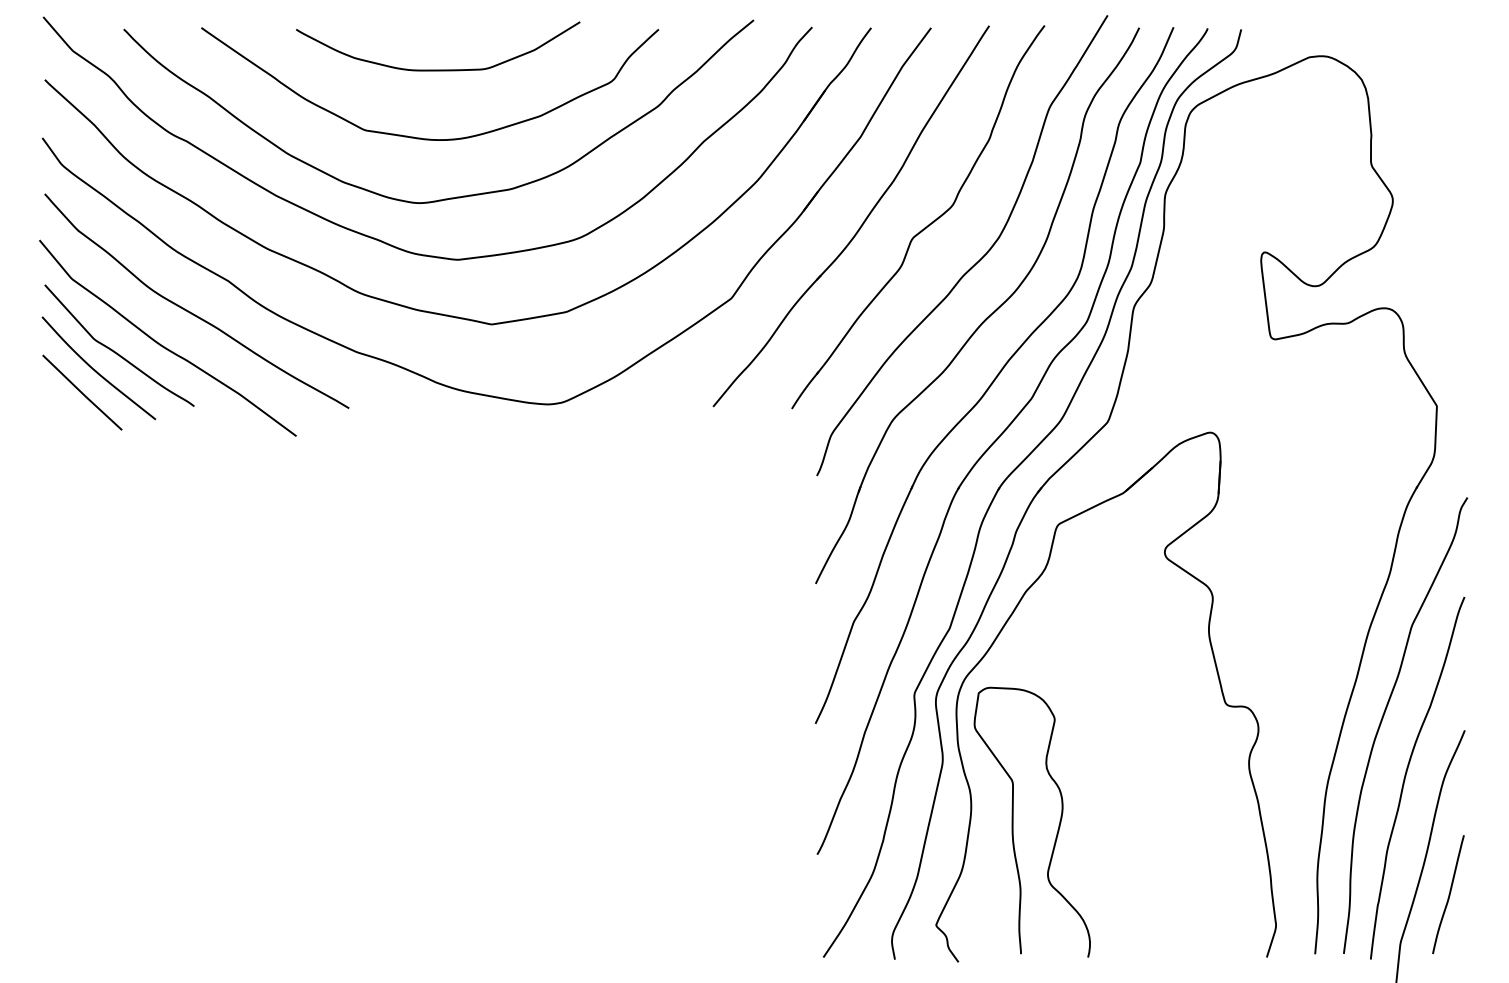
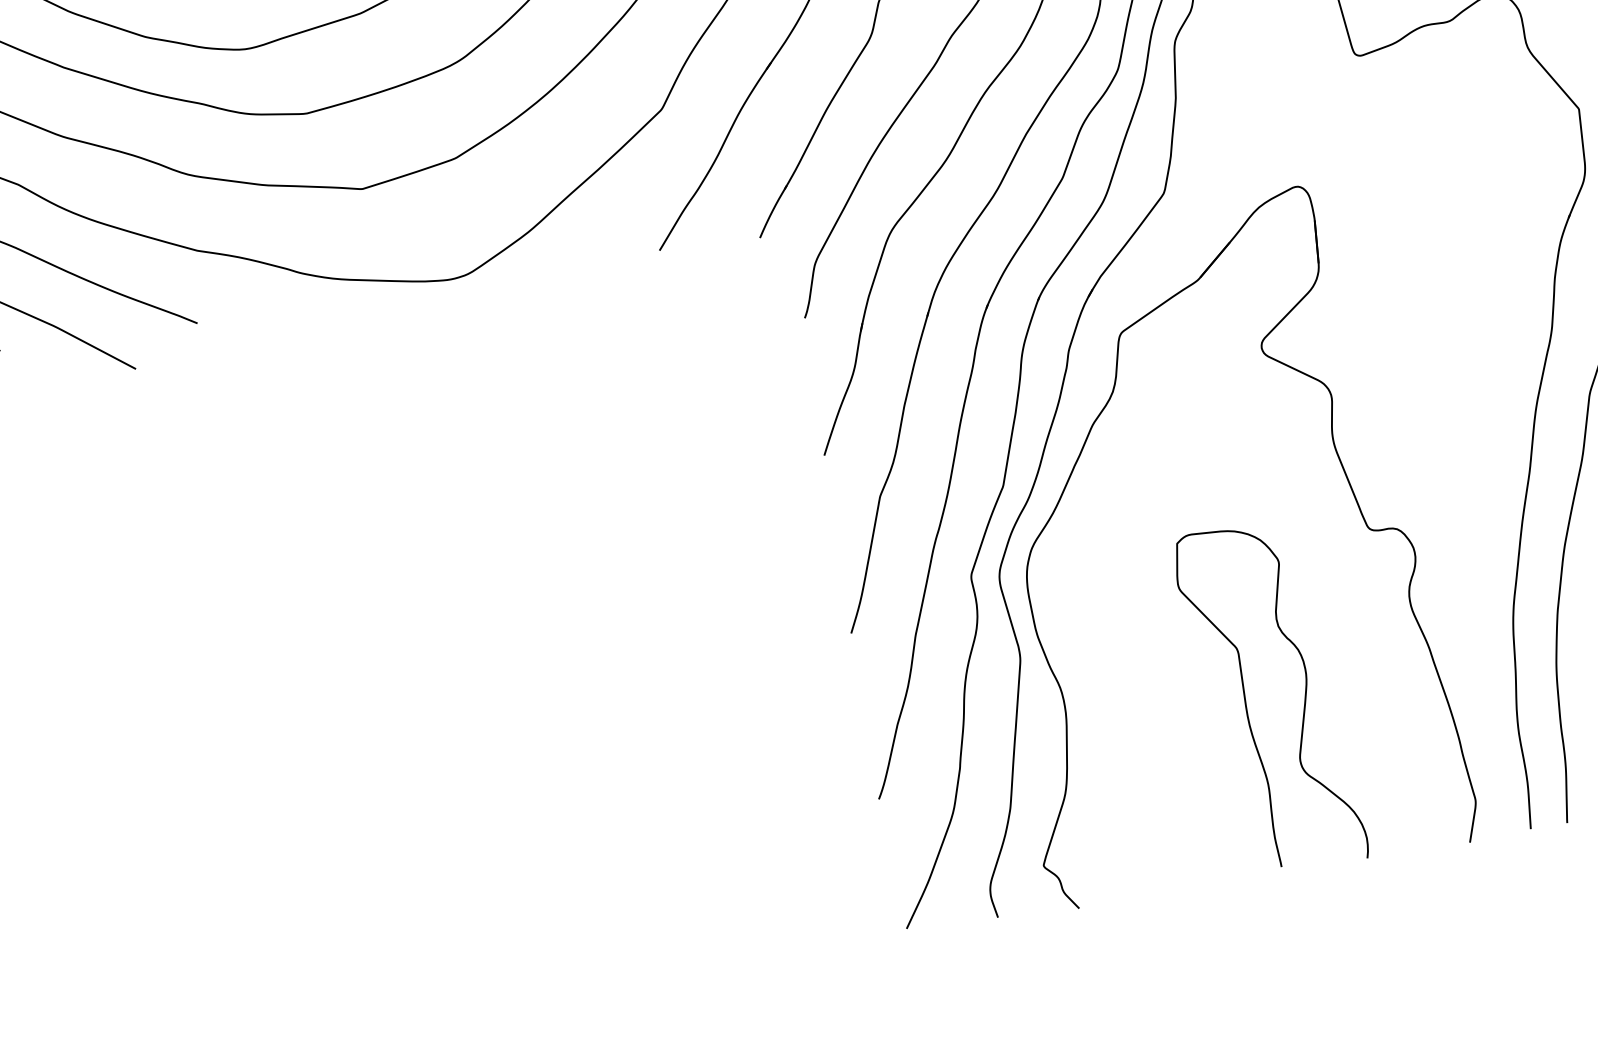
curve: (1013, 821) -> (1246, 700), moved

